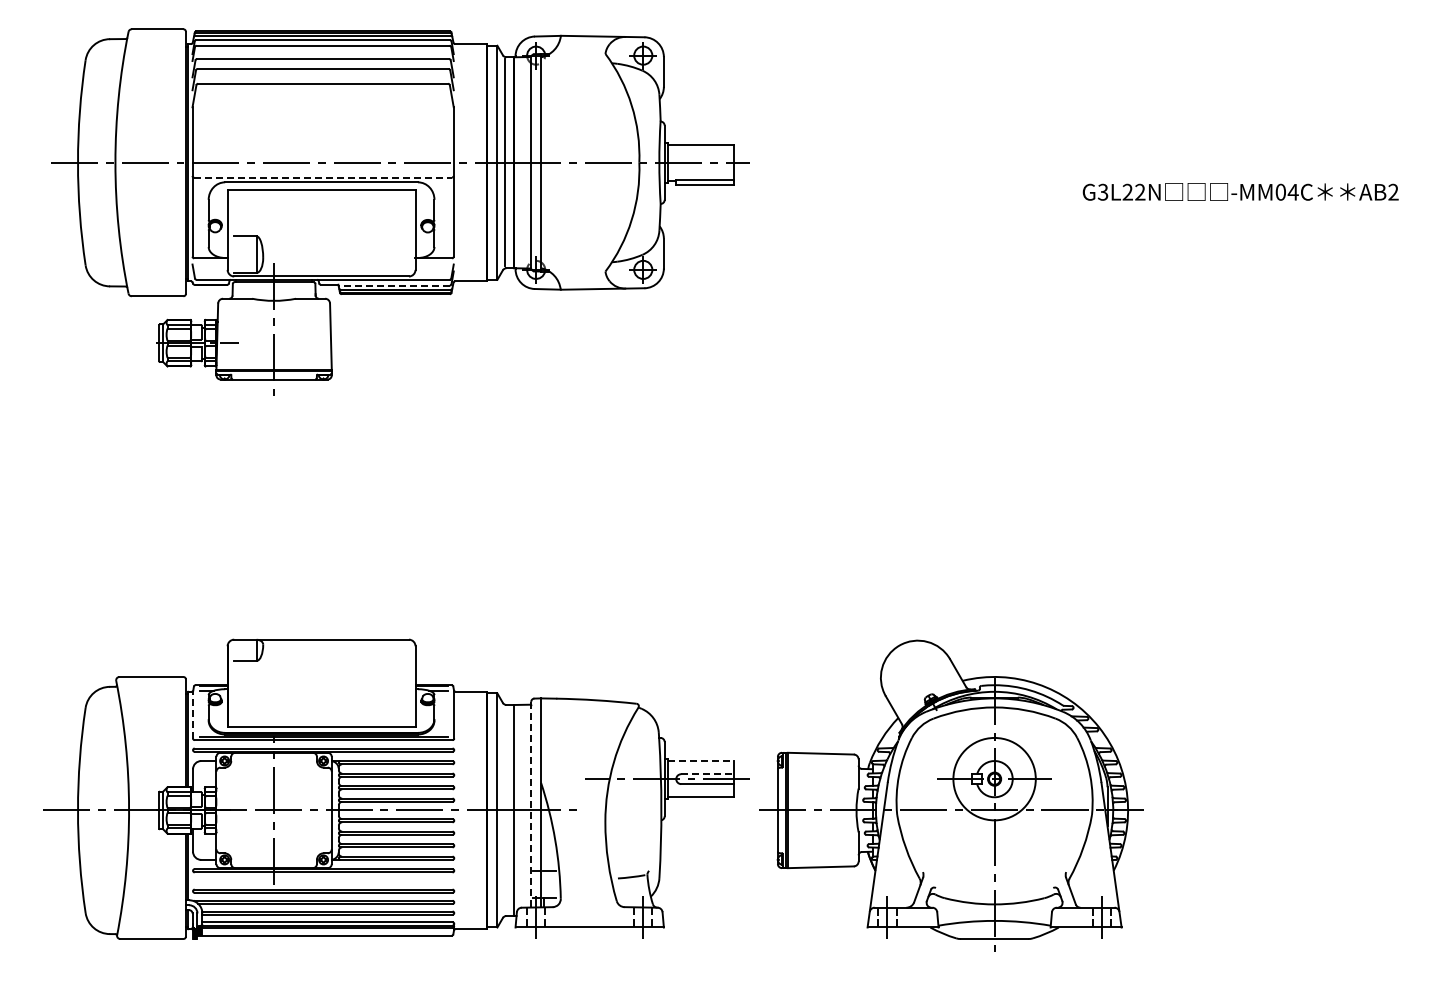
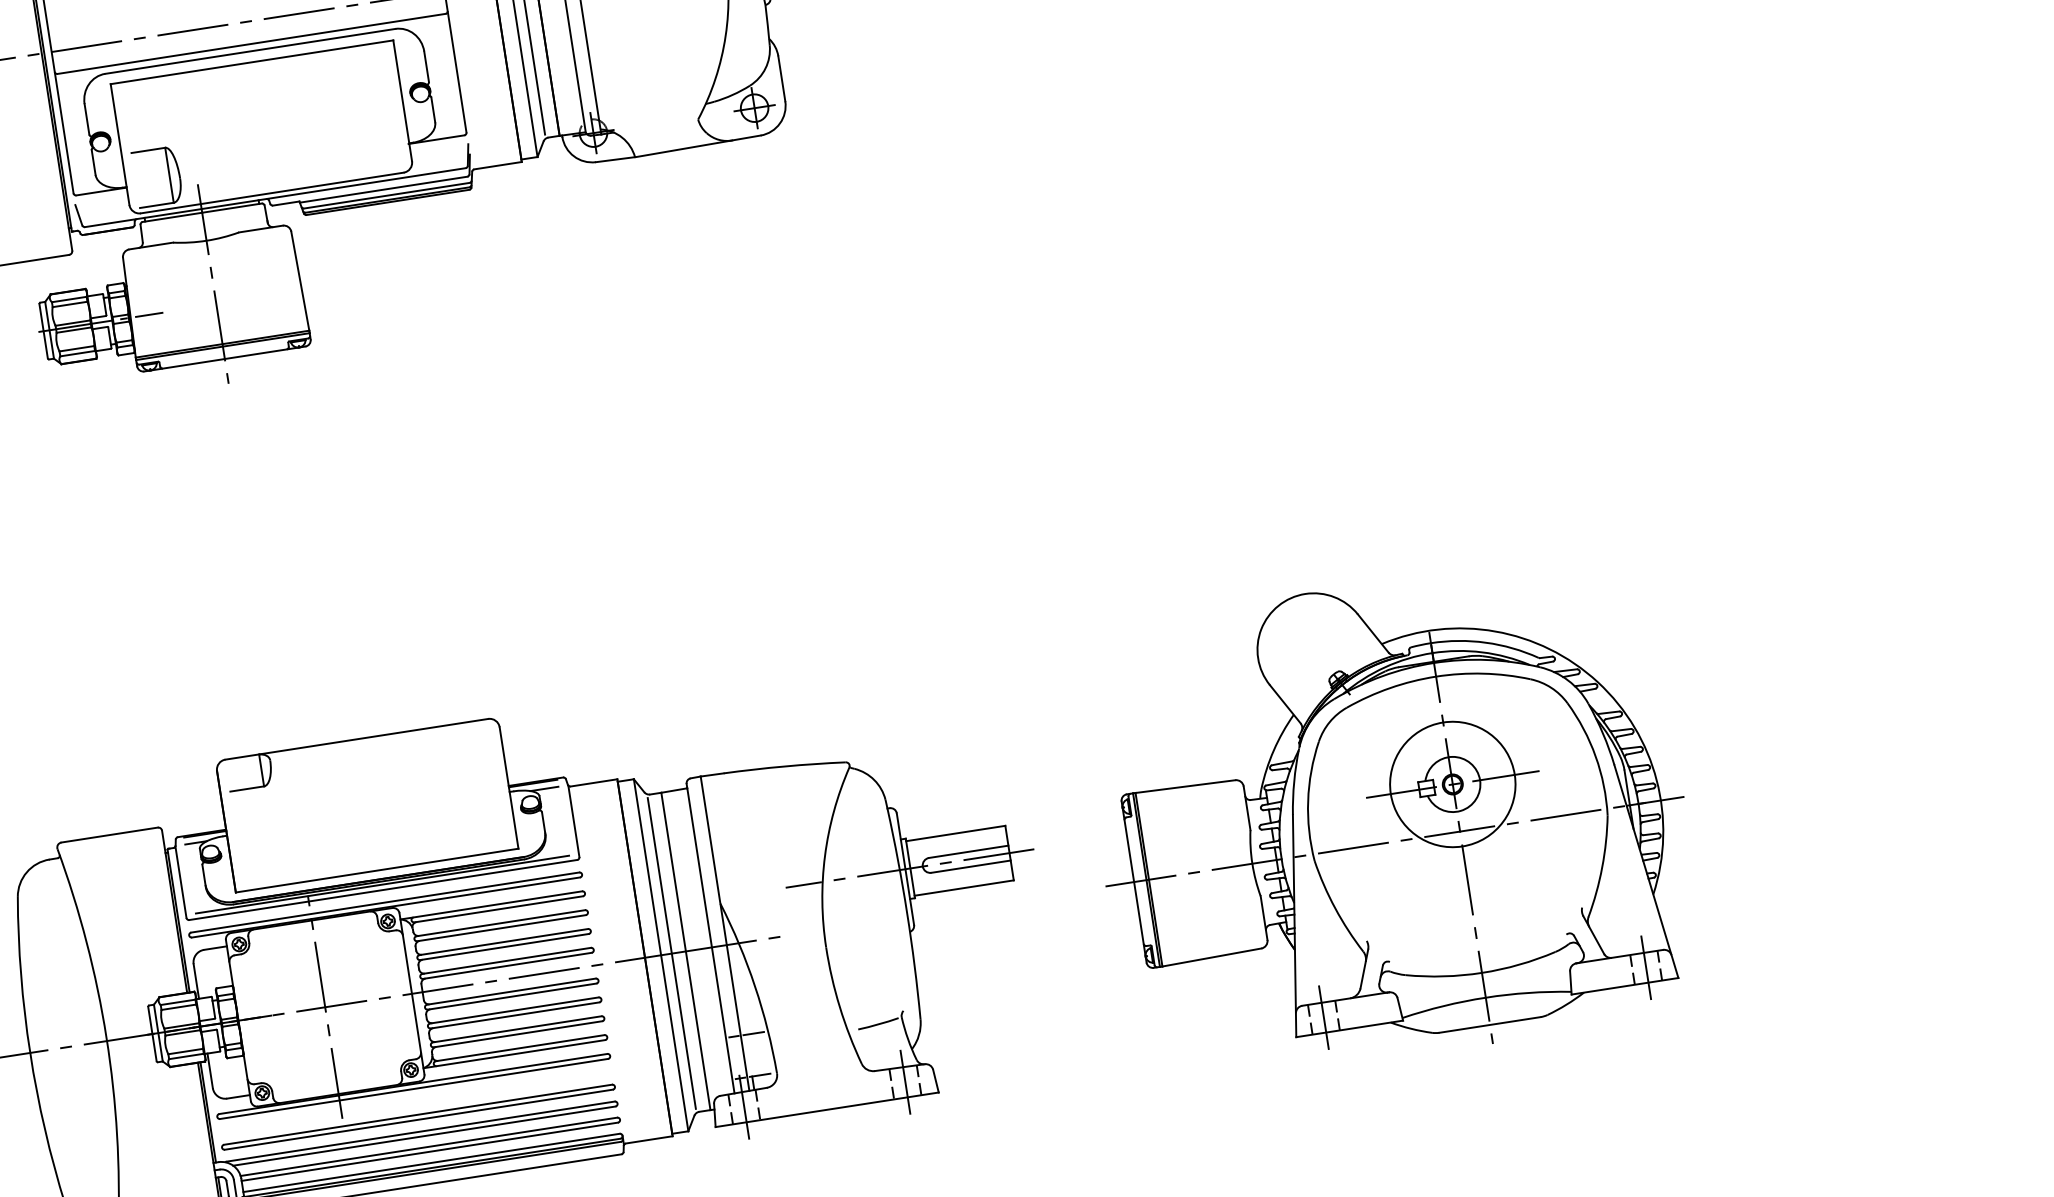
line: (323, 177) -> (252, 43), dashed -> solid
line: (394, 285) -> (384, 189), dashed -> solid
line: (193, 714) -> (181, 881), dashed -> solid
line: (700, 761) -> (955, 834), dashed -> solid
line: (708, 774) -> (970, 852), dashed -> solid
part: (951, 795) -> (1391, 819), moved
line: (531, 804) -> (710, 938), dashed -> solid
line: (504, 810) -> (671, 953), added

